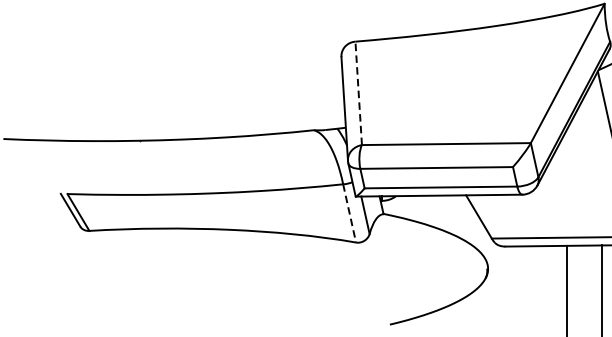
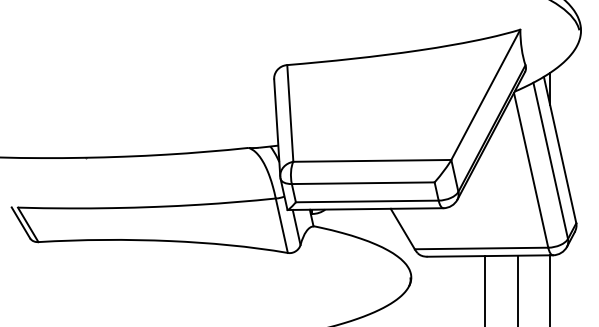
line: (358, 92) -> (290, 112), dashed -> solid
line: (349, 213) -> (281, 225), dashed -> solid

